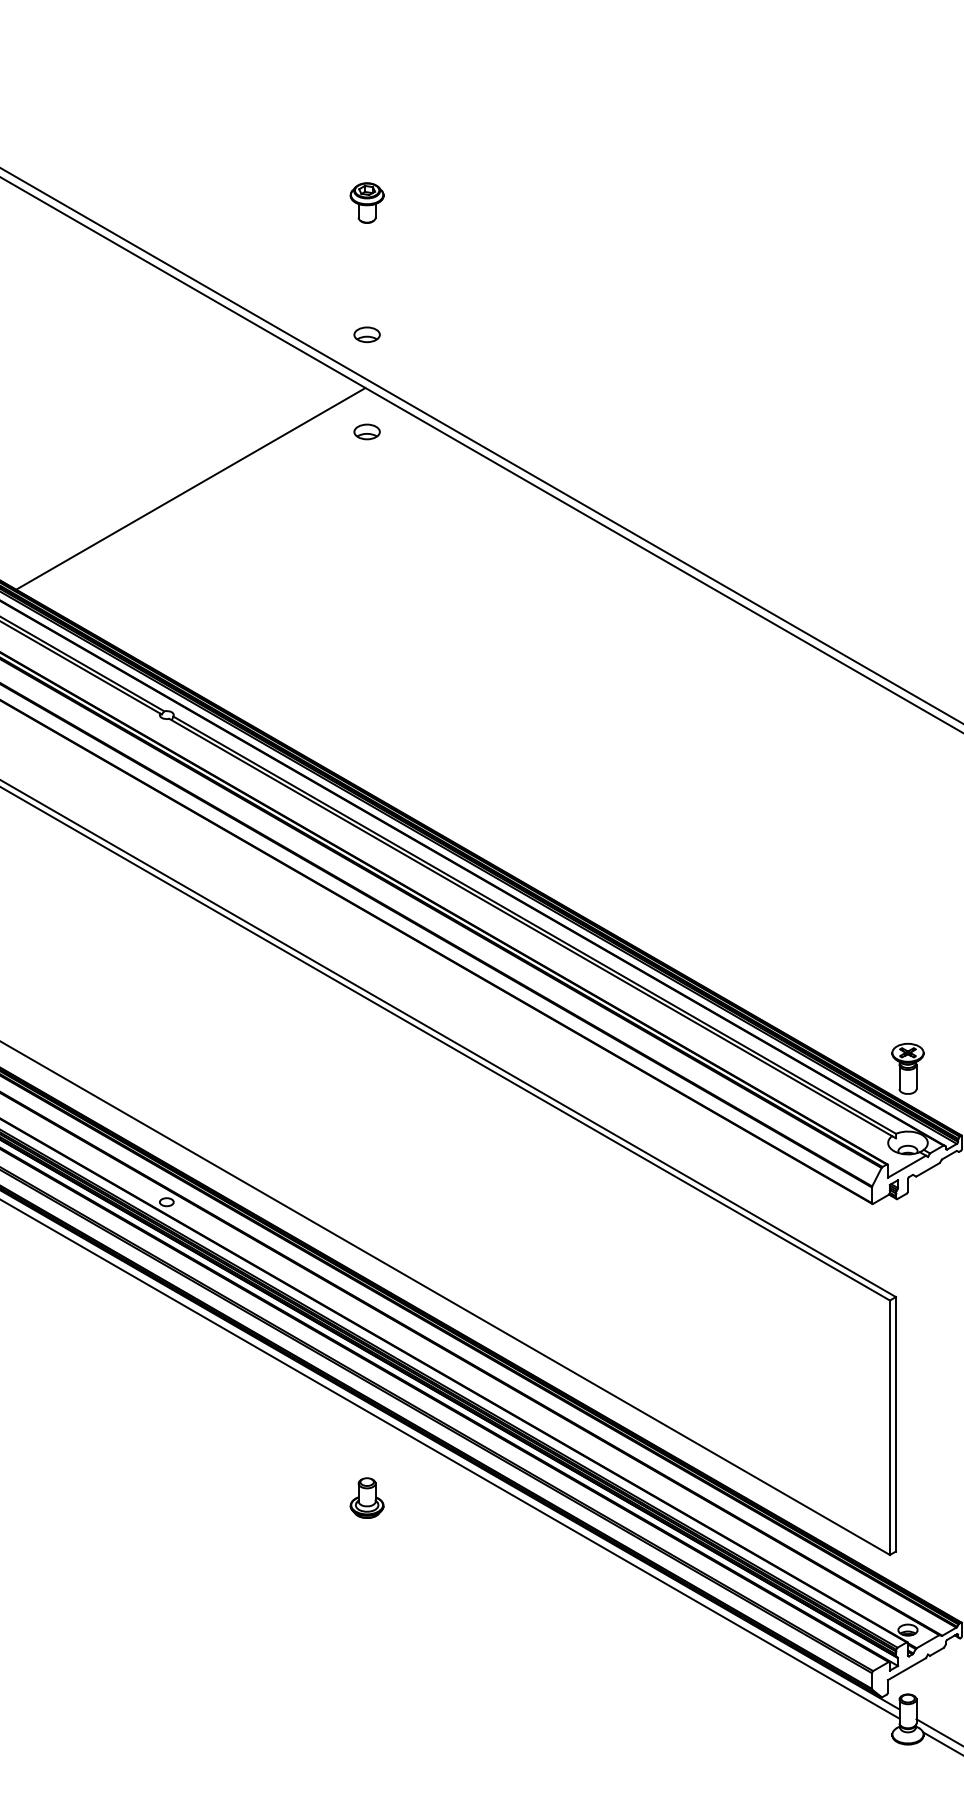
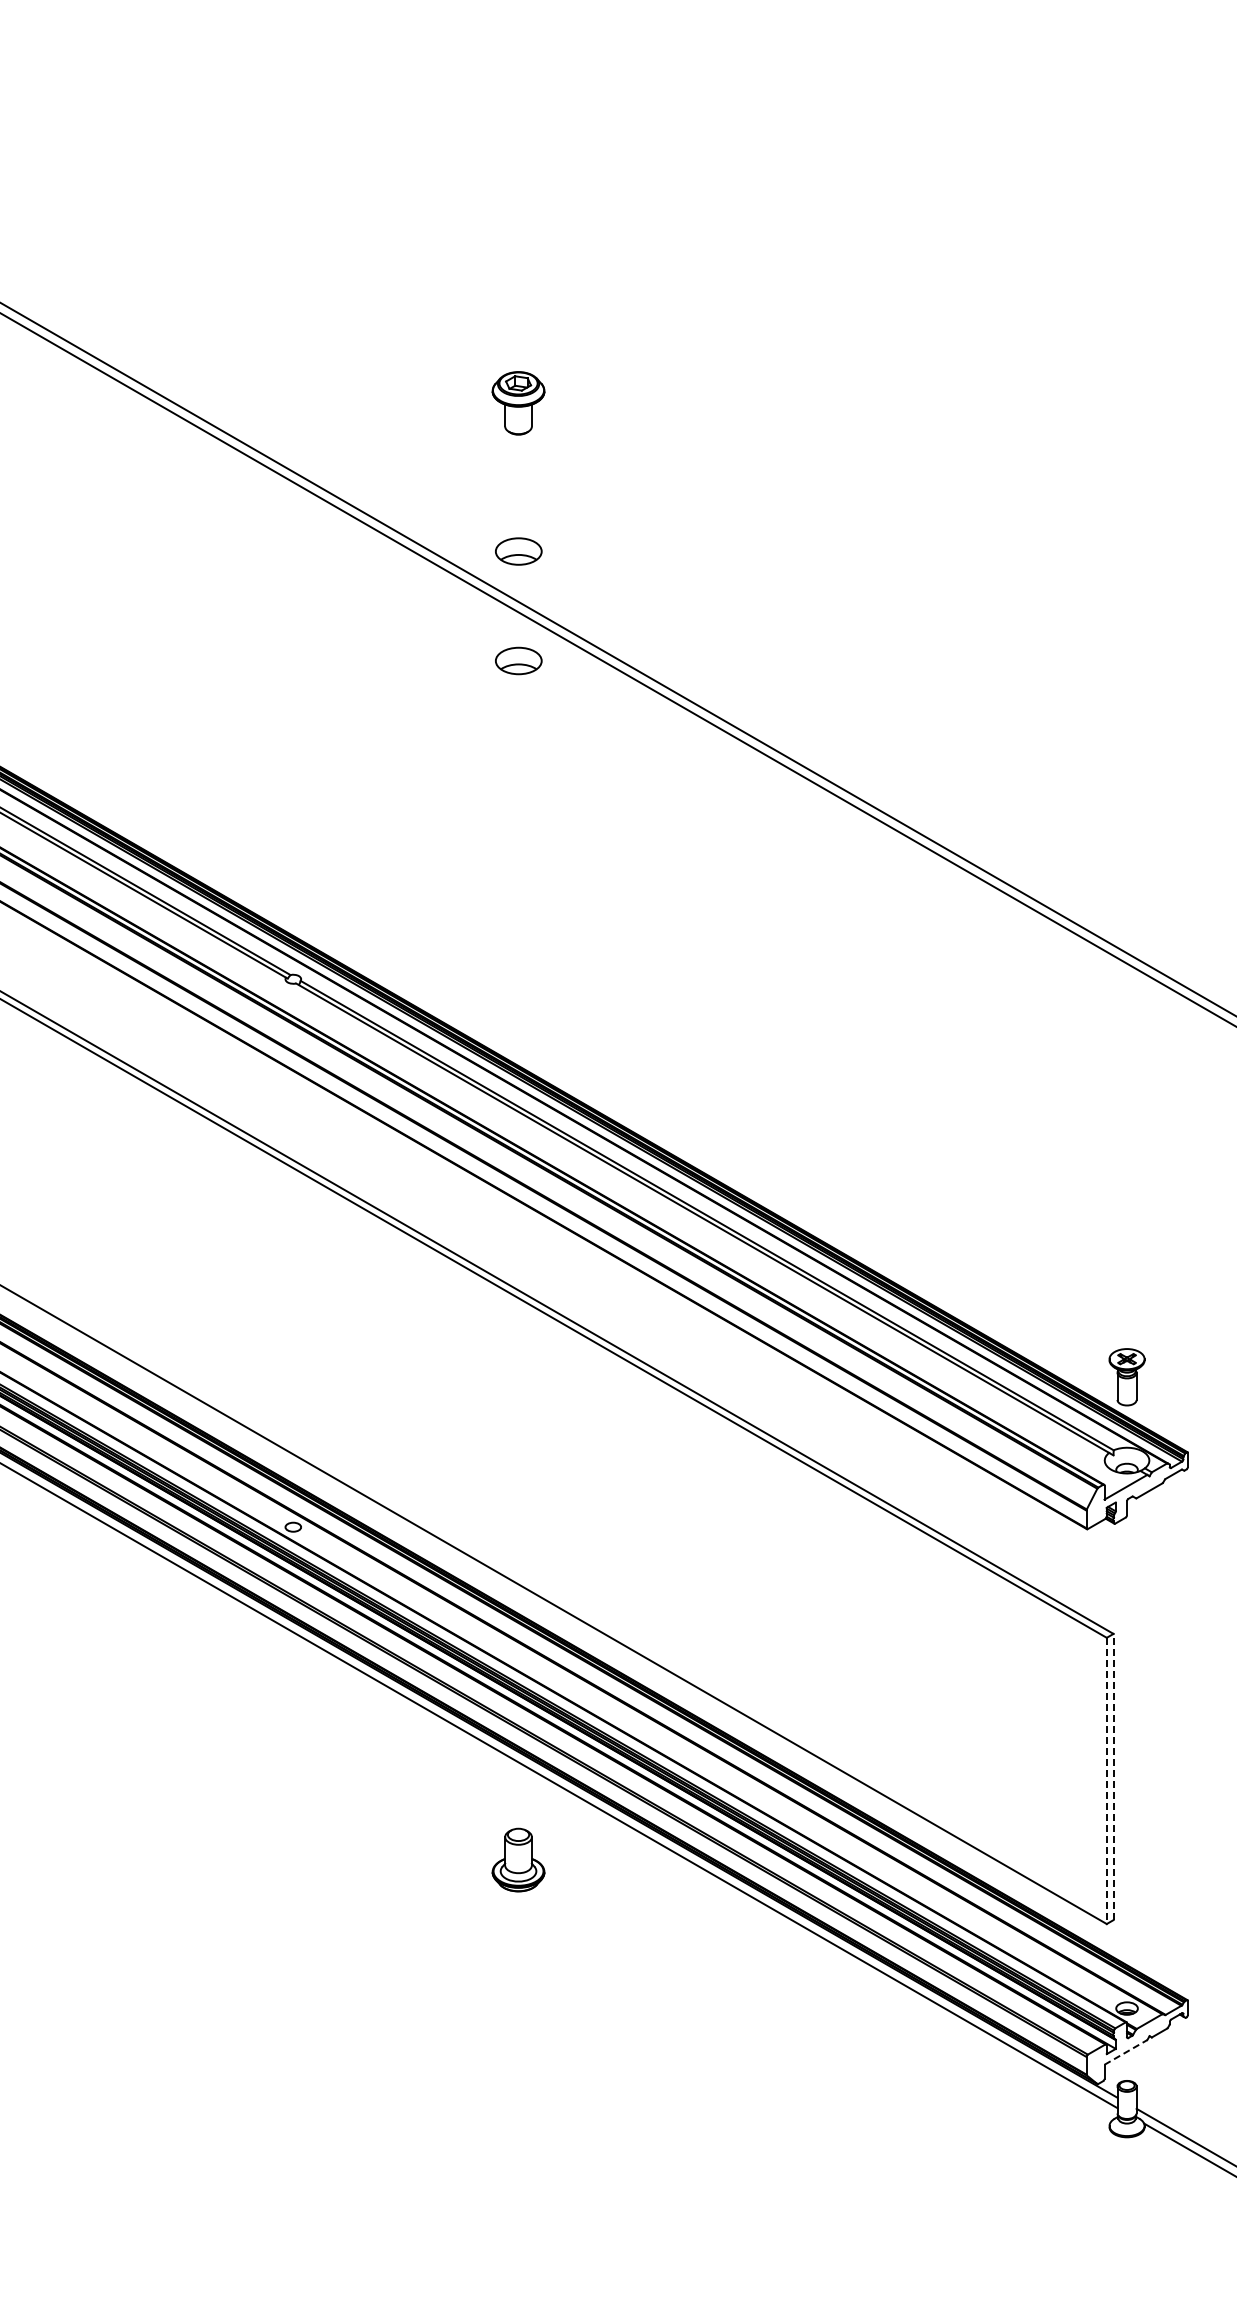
part: (366, 203) -> (518, 403), size x1.4
part: (366, 334) -> (518, 551), size x1.6
part: (366, 431) -> (518, 660), size x1.6
line: (190, 488) -> (320, 724), removed
line: (895, 1423) -> (1113, 1776), solid -> dashed
line: (889, 1428) -> (1106, 1781), solid -> dashed
part: (366, 1497) -> (518, 1859), size x1.4
line: (906, 1669) -> (1125, 2052), solid -> dashed

